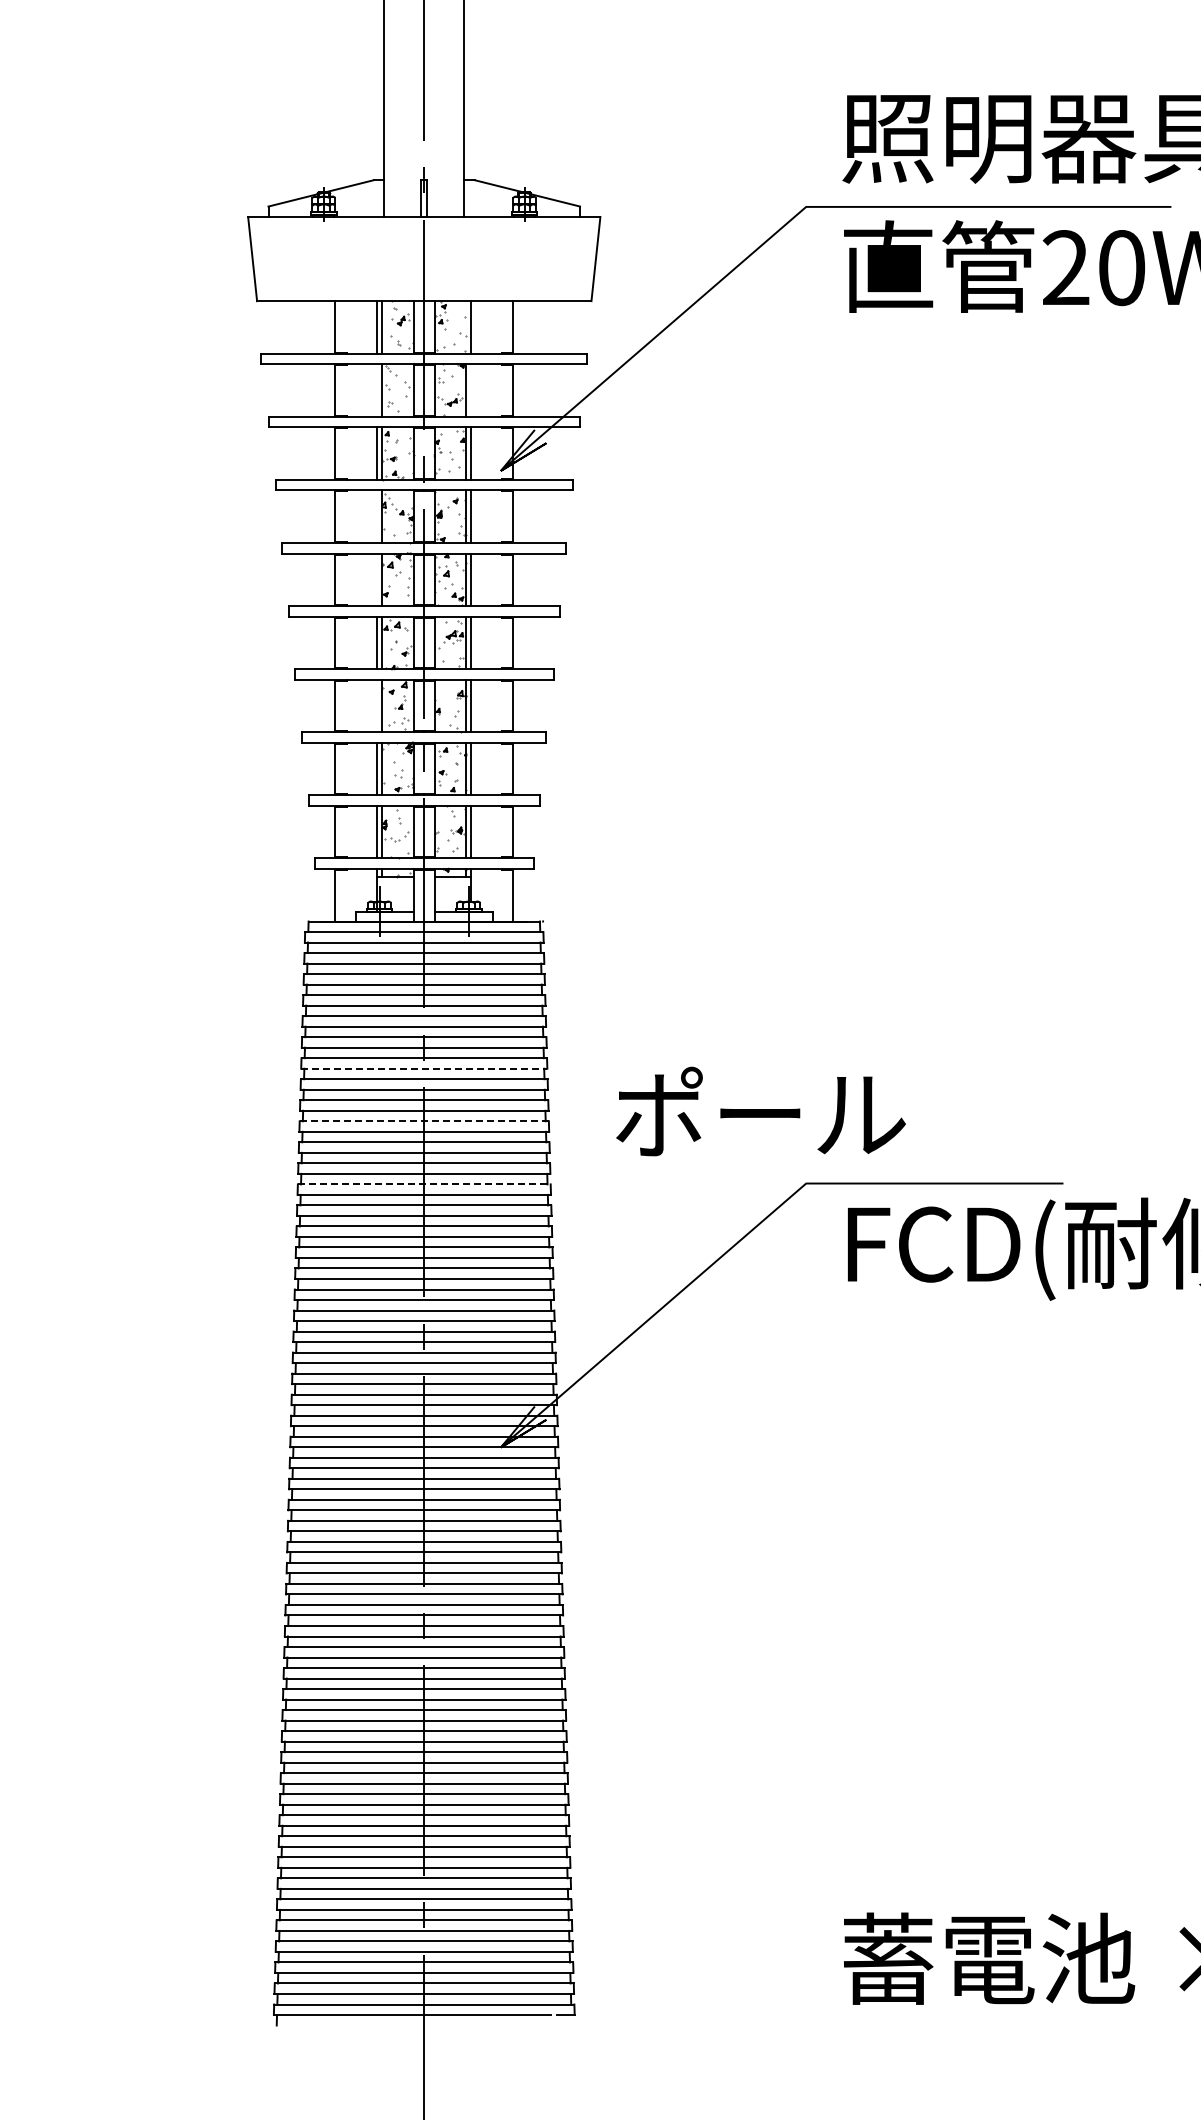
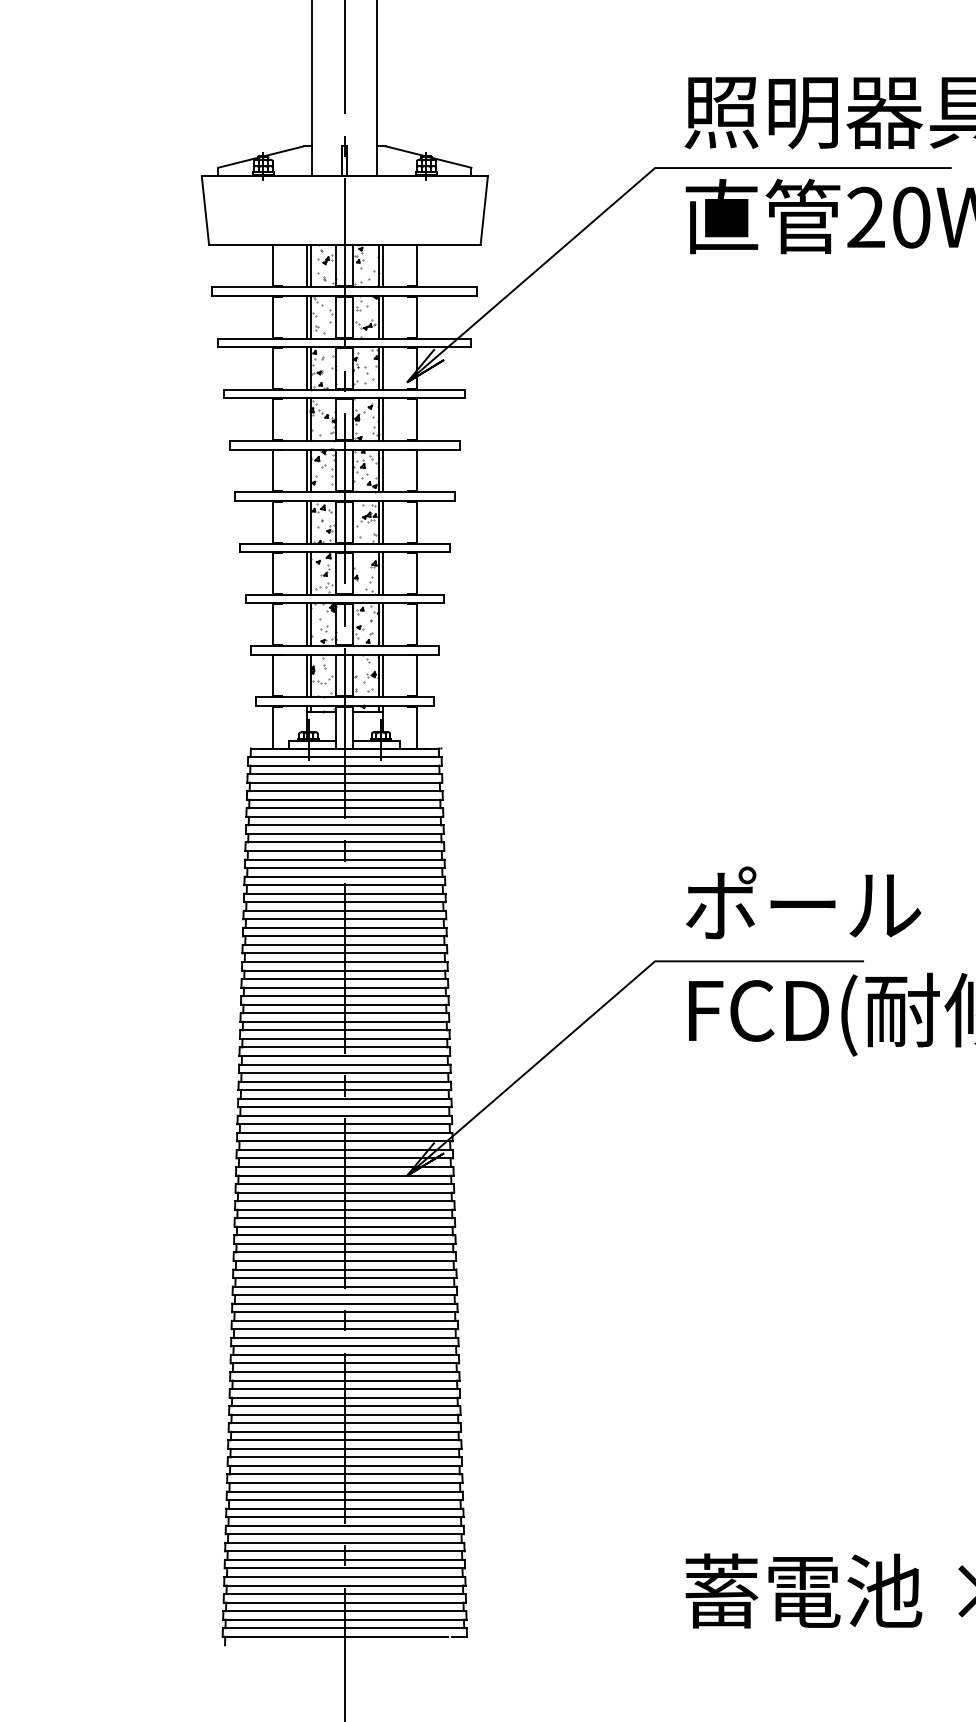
line: (466, 327) -> (379, 265), added
line: (377, 390) -> (306, 317), added
line: (471, 390) -> (383, 317), added
line: (377, 516) -> (306, 419), added
line: (377, 579) -> (306, 470), added
line: (377, 705) -> (306, 573), added
line: (424, 1068) -> (345, 867), dashed -> solid
text: (760, 1111) -> (803, 902), moved
line: (424, 1121) -> (345, 910), dashed -> solid
line: (424, 1184) -> (345, 962), dashed -> solid

